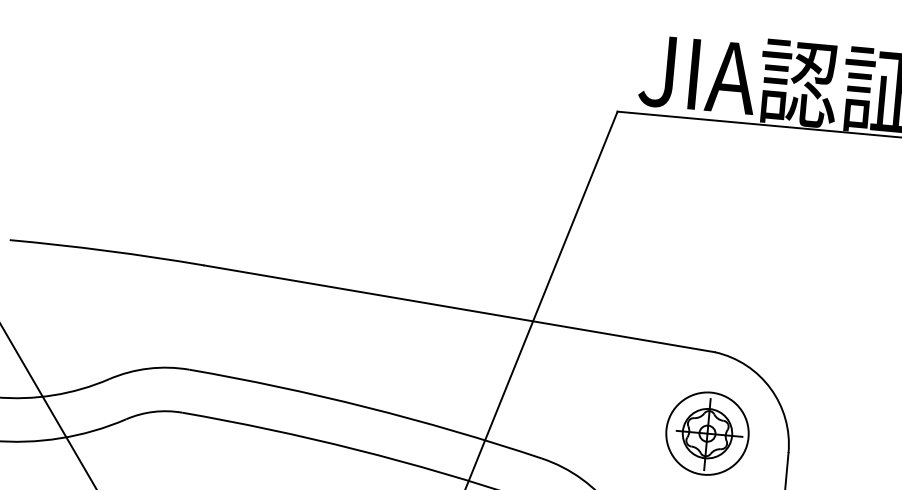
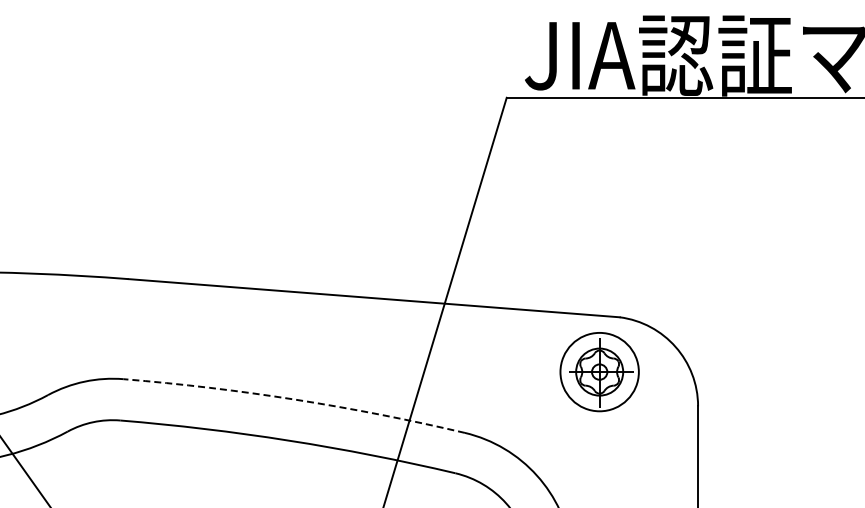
arc: (367, 407) -> (295, 399), solid -> dashed
part: (707, 434) -> (599, 372), moved

